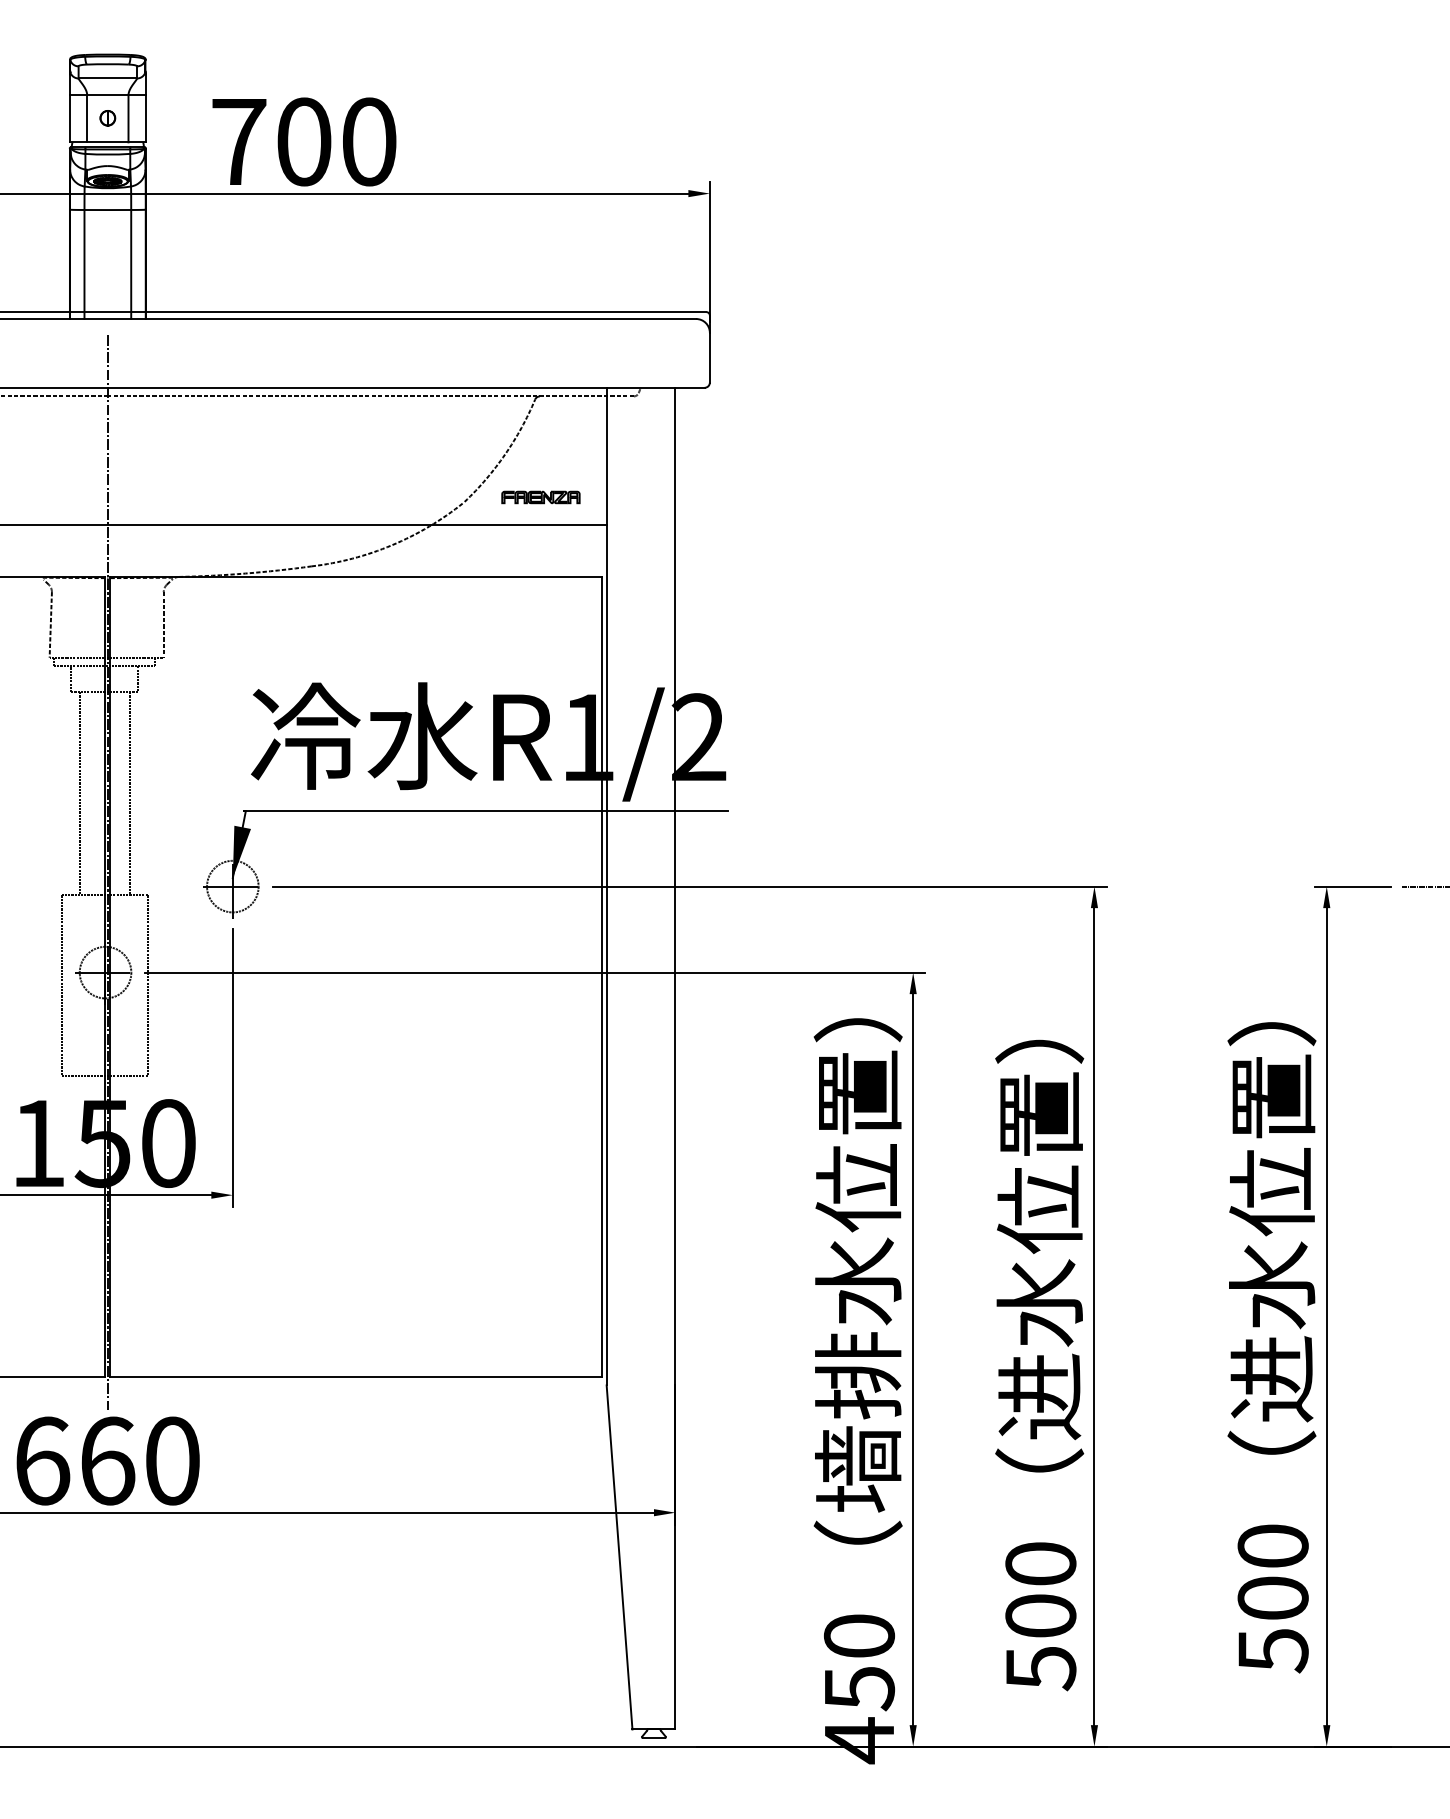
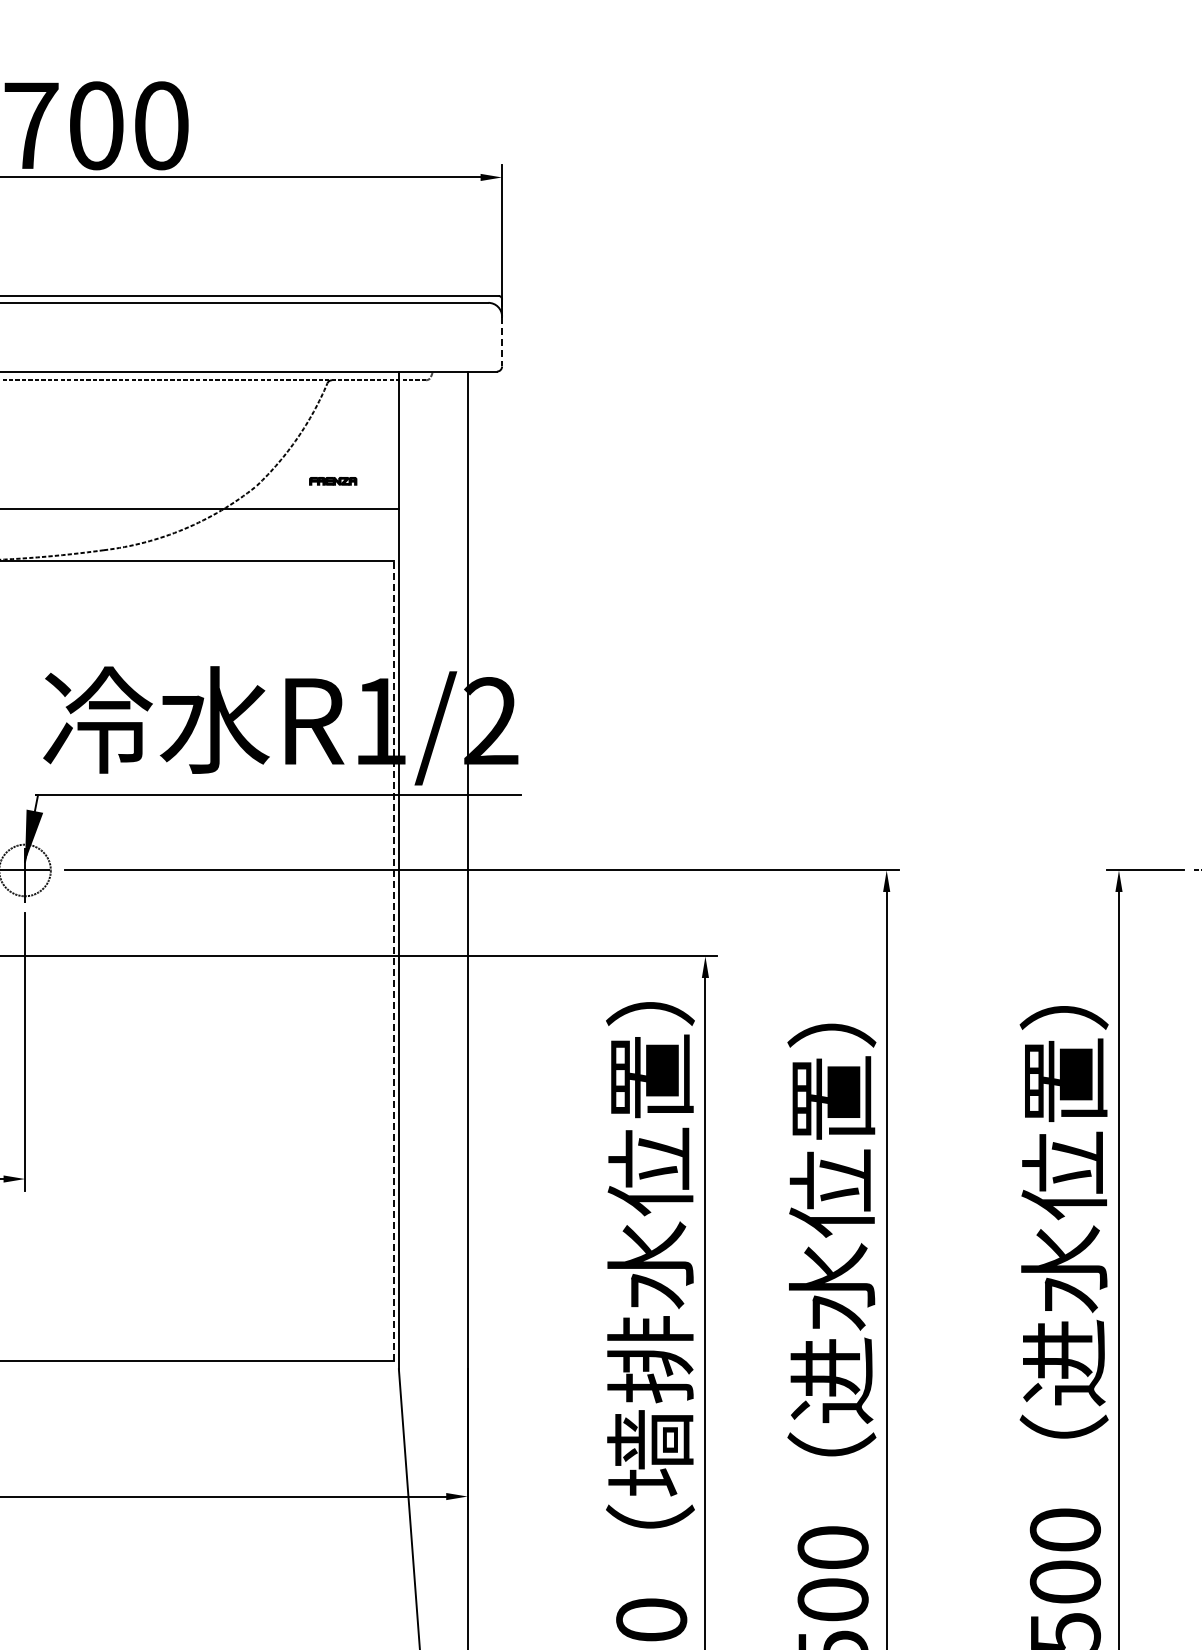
line: (709, 357) -> (501, 341), solid -> dashed
part: (540, 497) -> (332, 481), size x0.6
line: (601, 976) -> (393, 960), solid -> dashed

